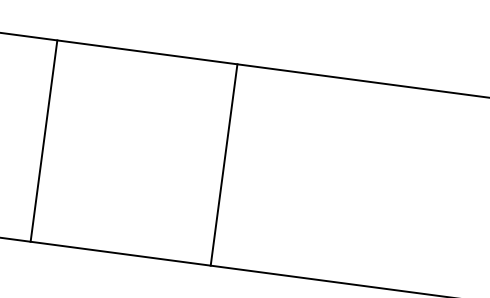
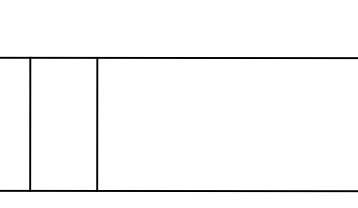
line: (44, 139) -> (30, 123), moved
line: (224, 163) -> (97, 123), moved

